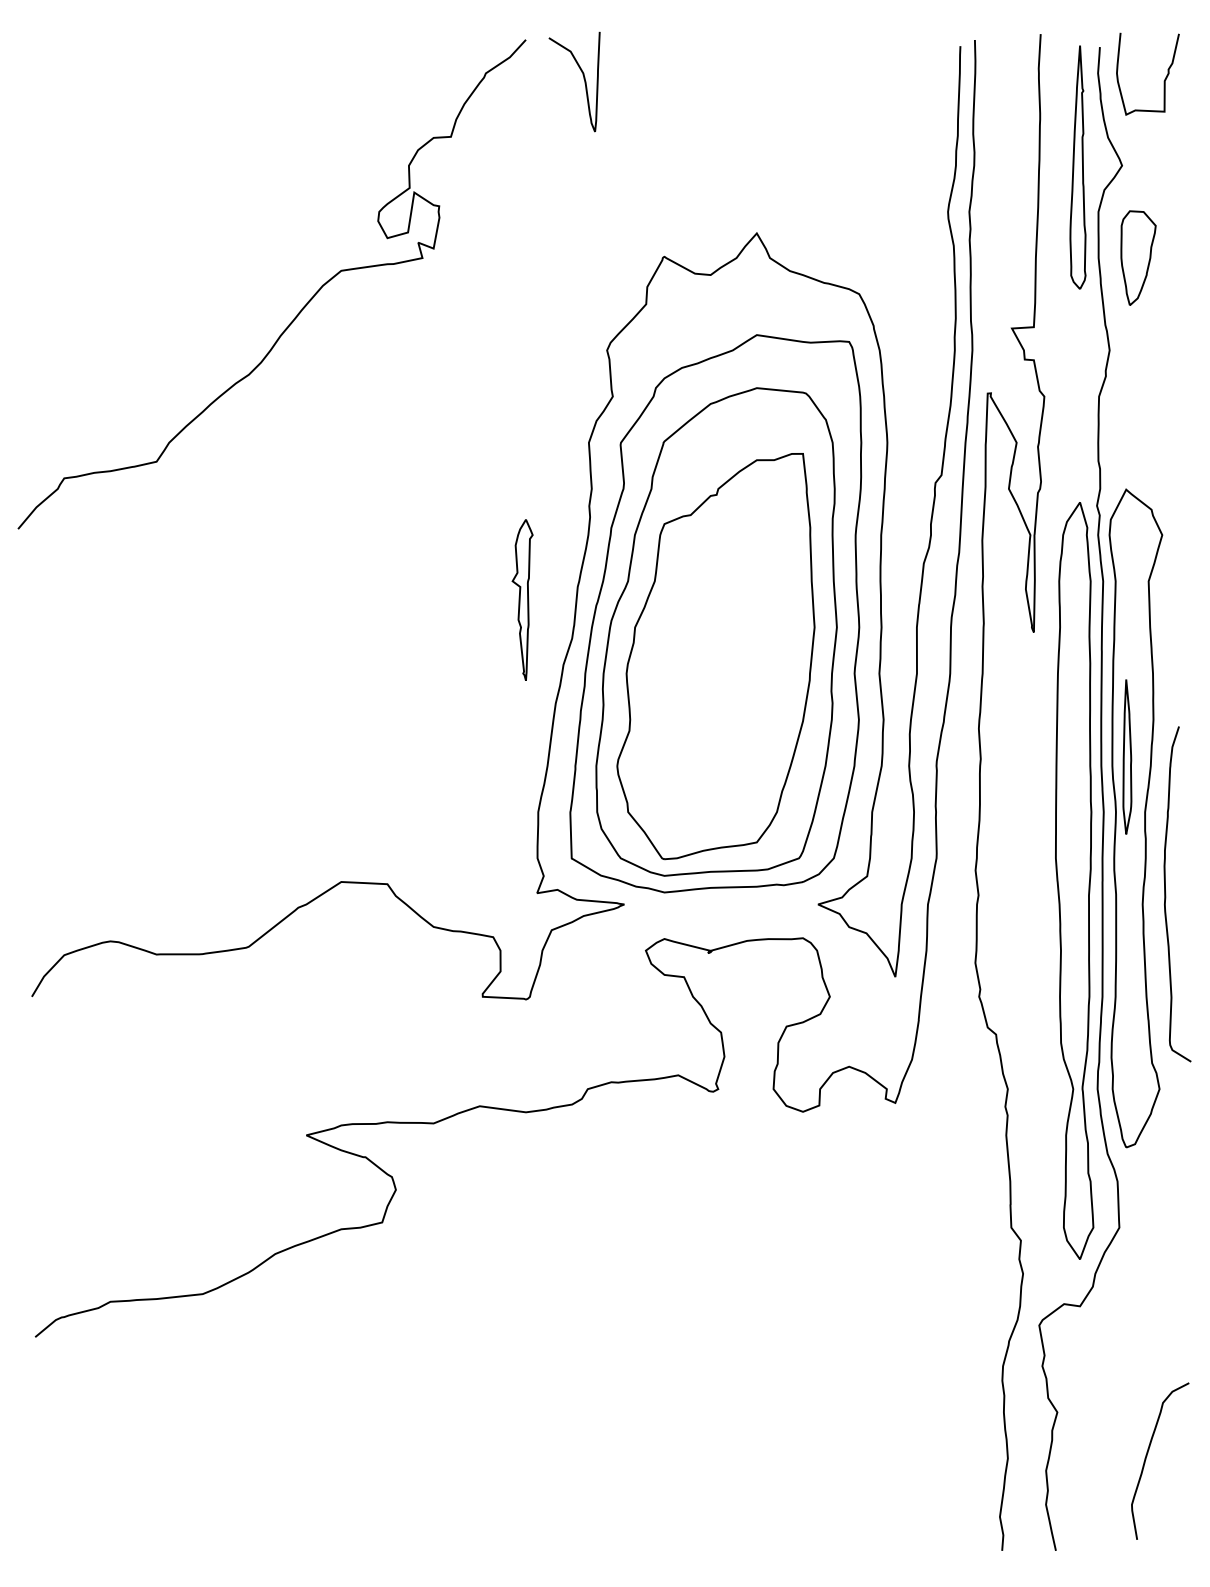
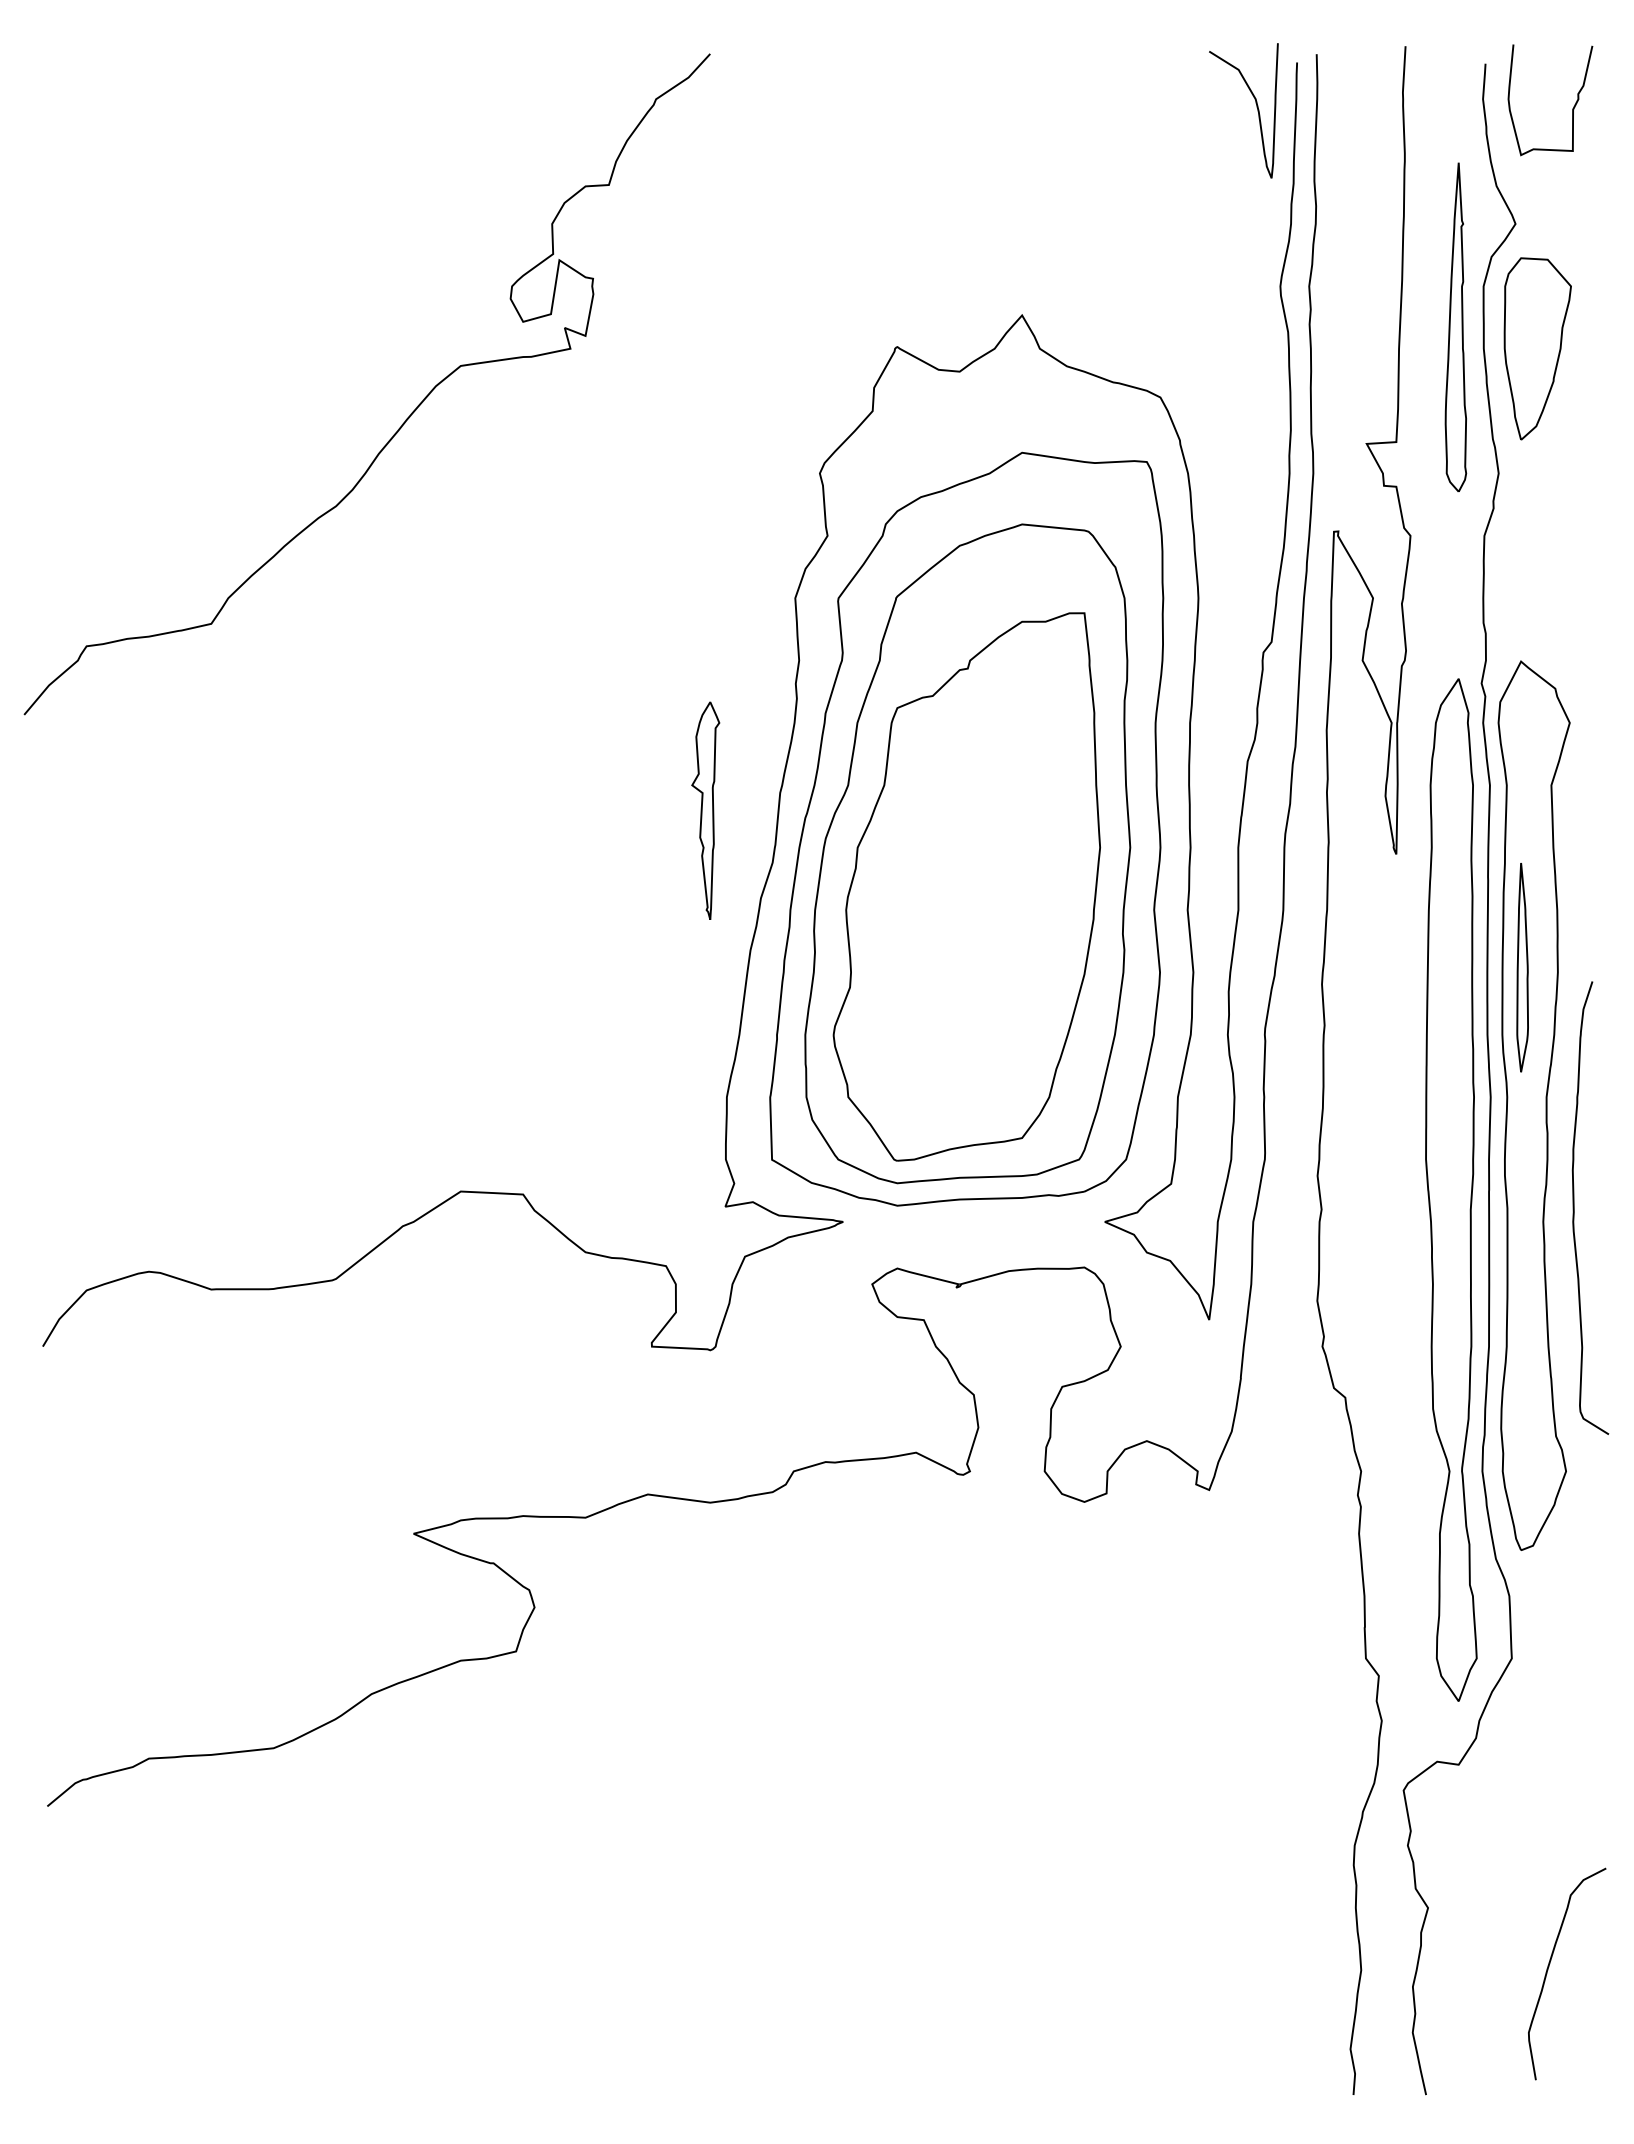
curve: (583, 79) -> (1256, 107), moved
part: (1077, 167) -> (1455, 327), moved
part: (1138, 257) -> (1537, 348), size x1.43
part: (1127, 756) -> (1522, 967), moved

